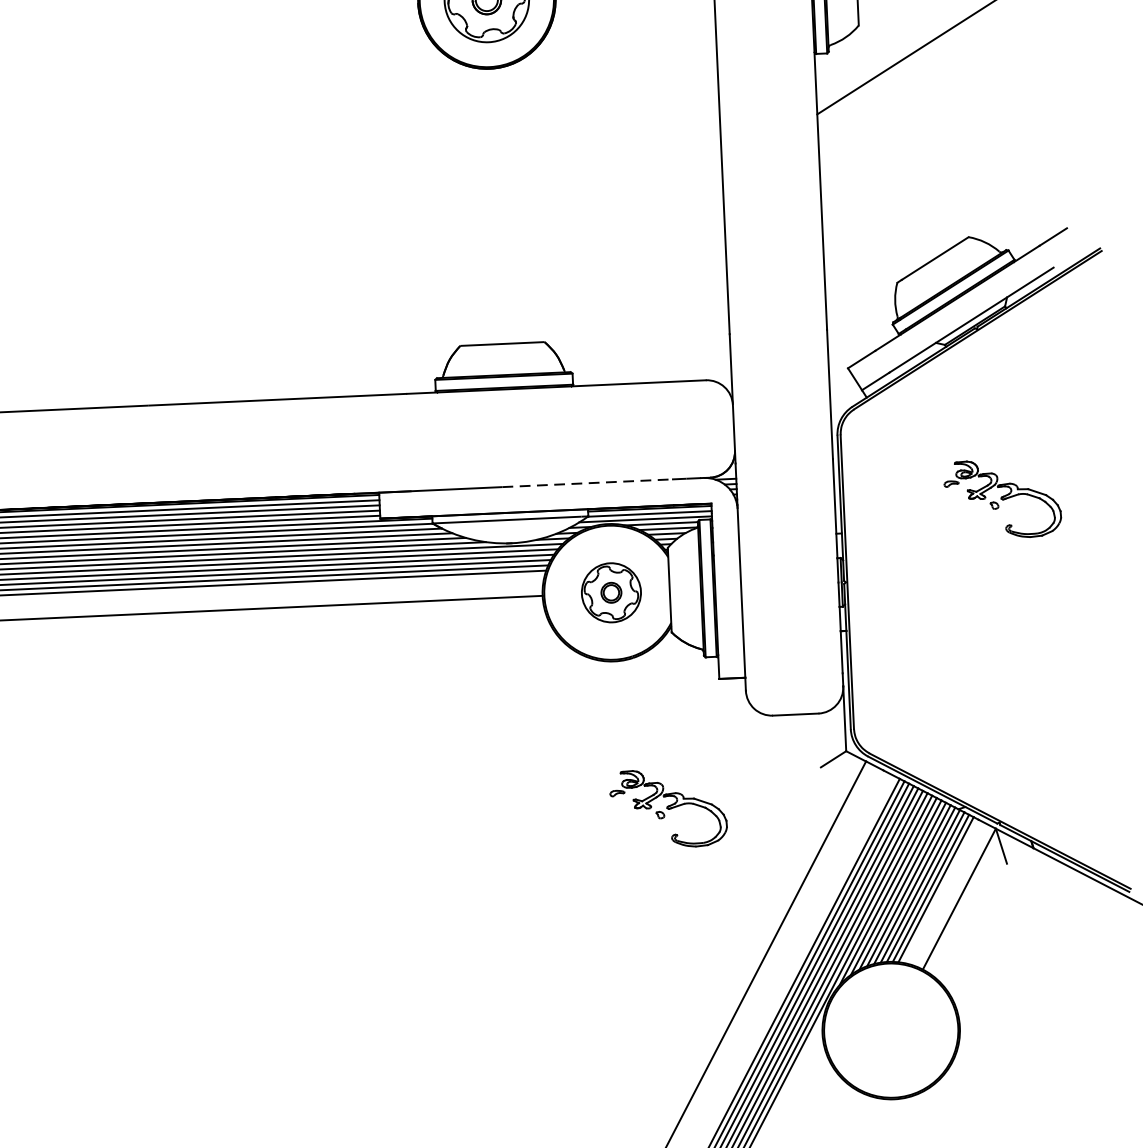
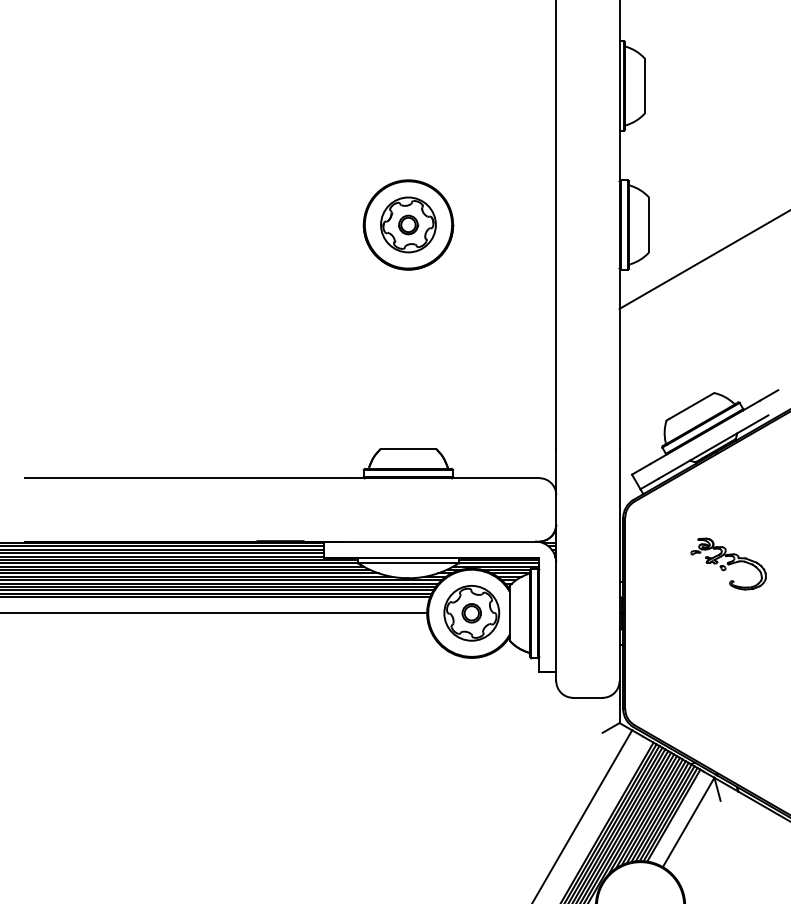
line: (587, 483) -> (459, 541), dashed -> solid
part: (610, 593) -> (471, 613), size x1.43
part: (668, 807) -> (502, 754), removed

